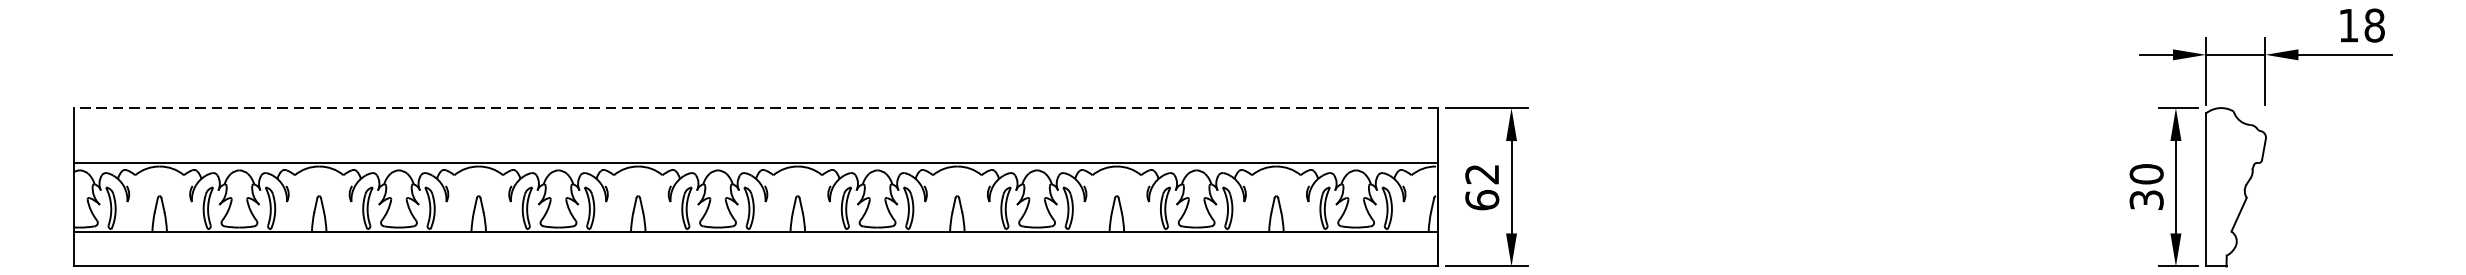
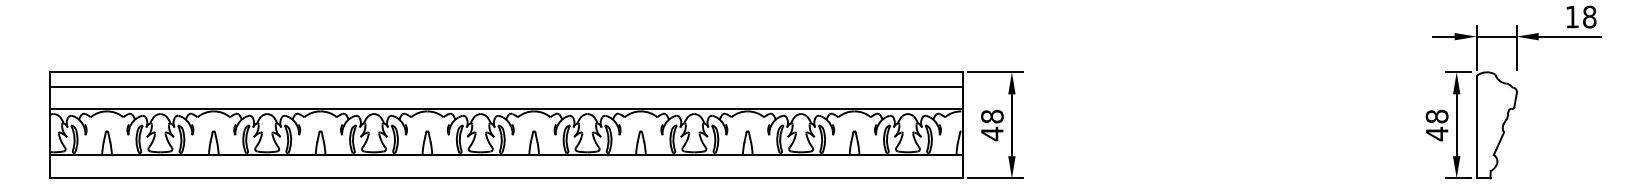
line: (756, 108) -> (506, 72), dashed -> solid
line: (754, 129) -> (505, 86), added
text: (1482, 187) -> (992, 125), 62 -> 48
text: (2145, 187) -> (1436, 125), 30 -> 48

